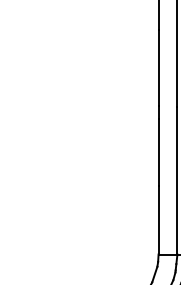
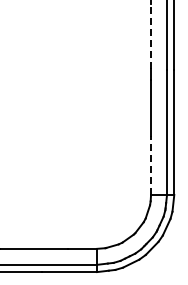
line: (159, 67) -> (151, 36), solid -> dashed
line: (159, 219) -> (151, 165), solid -> dashed

